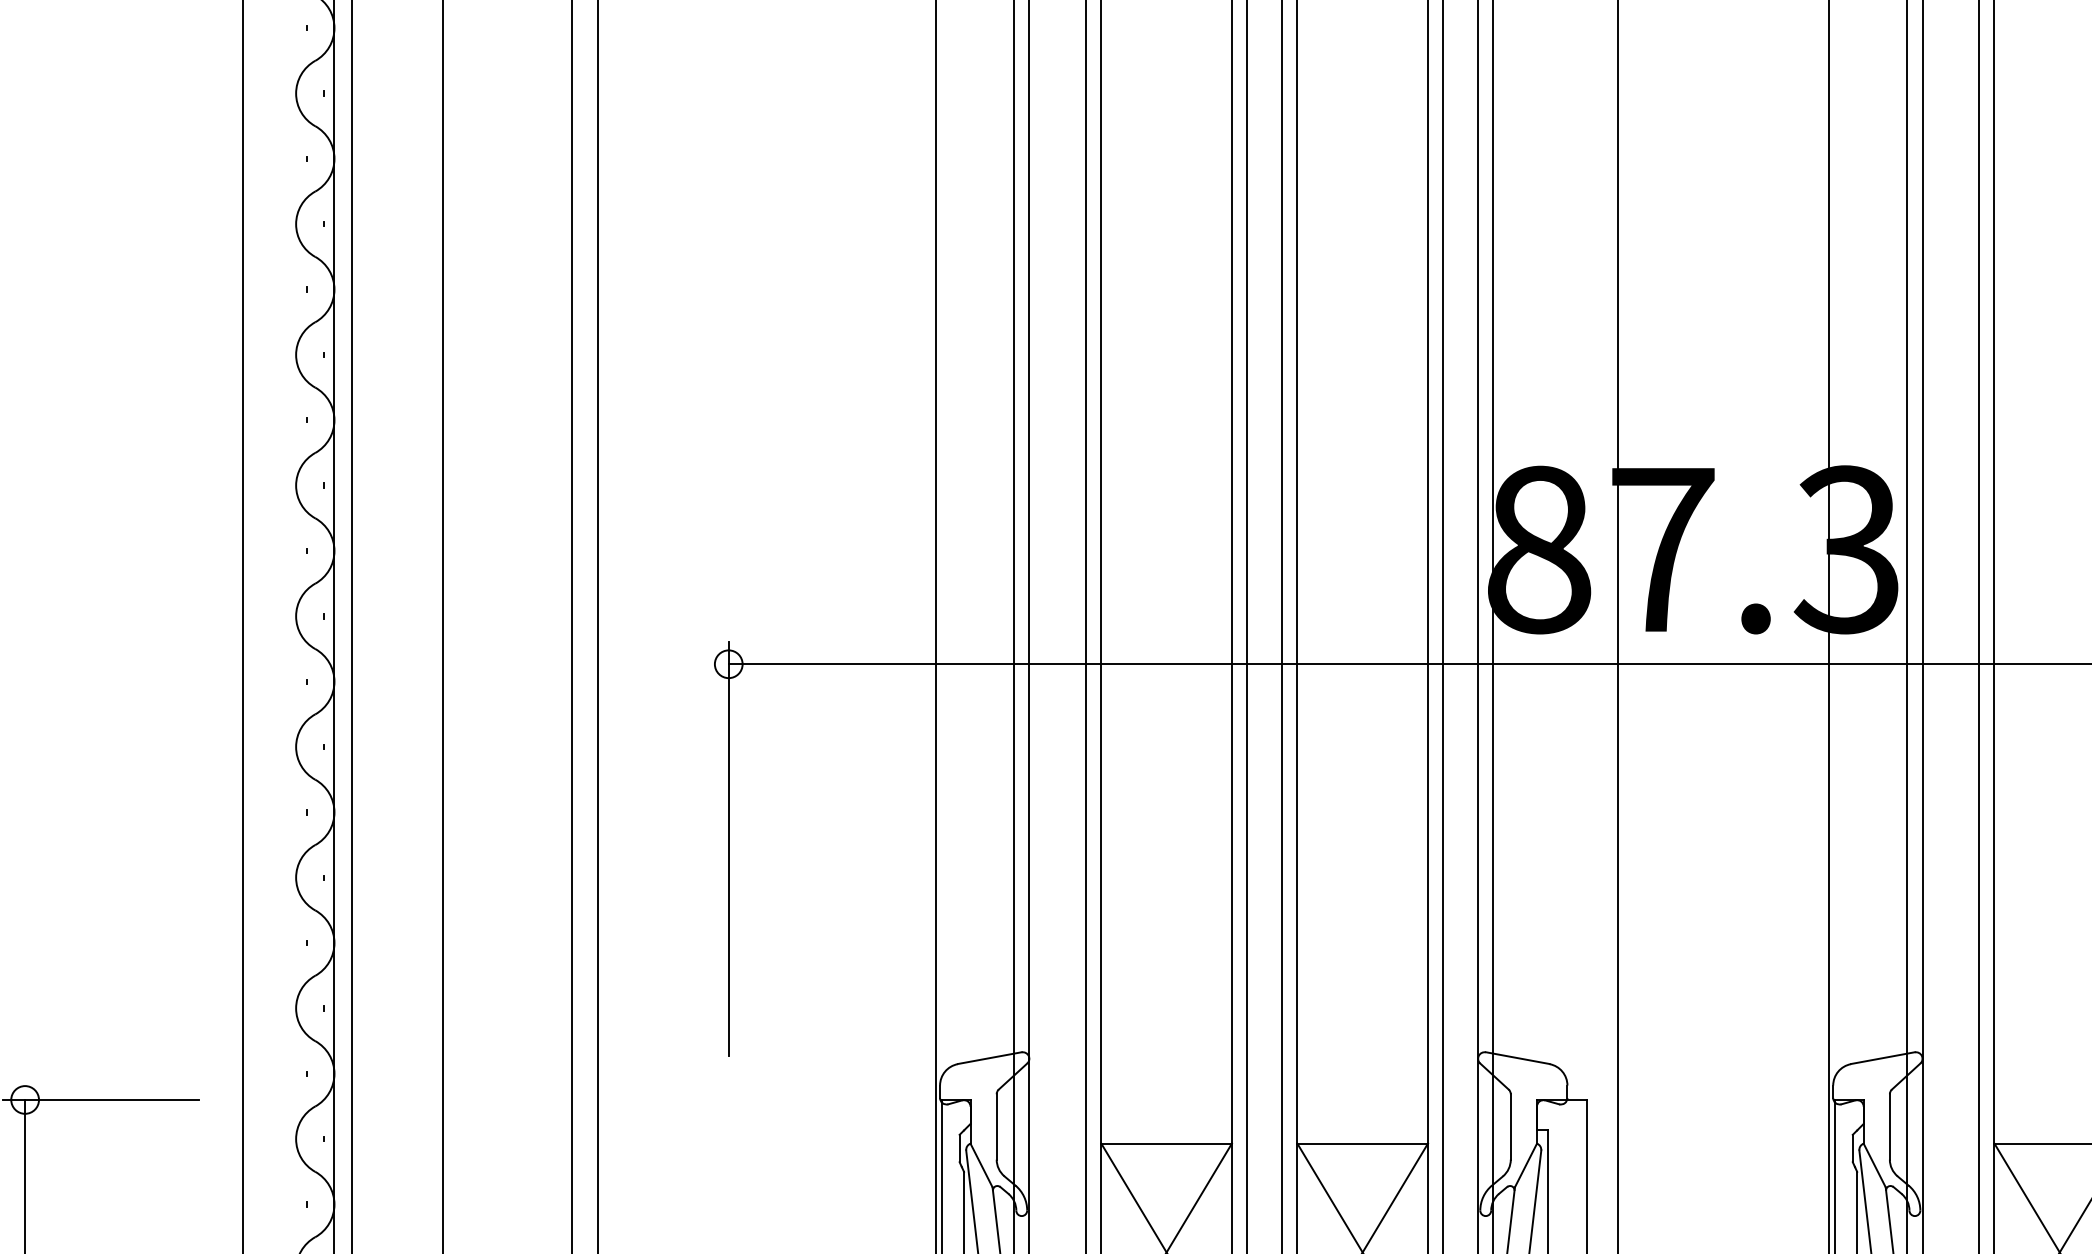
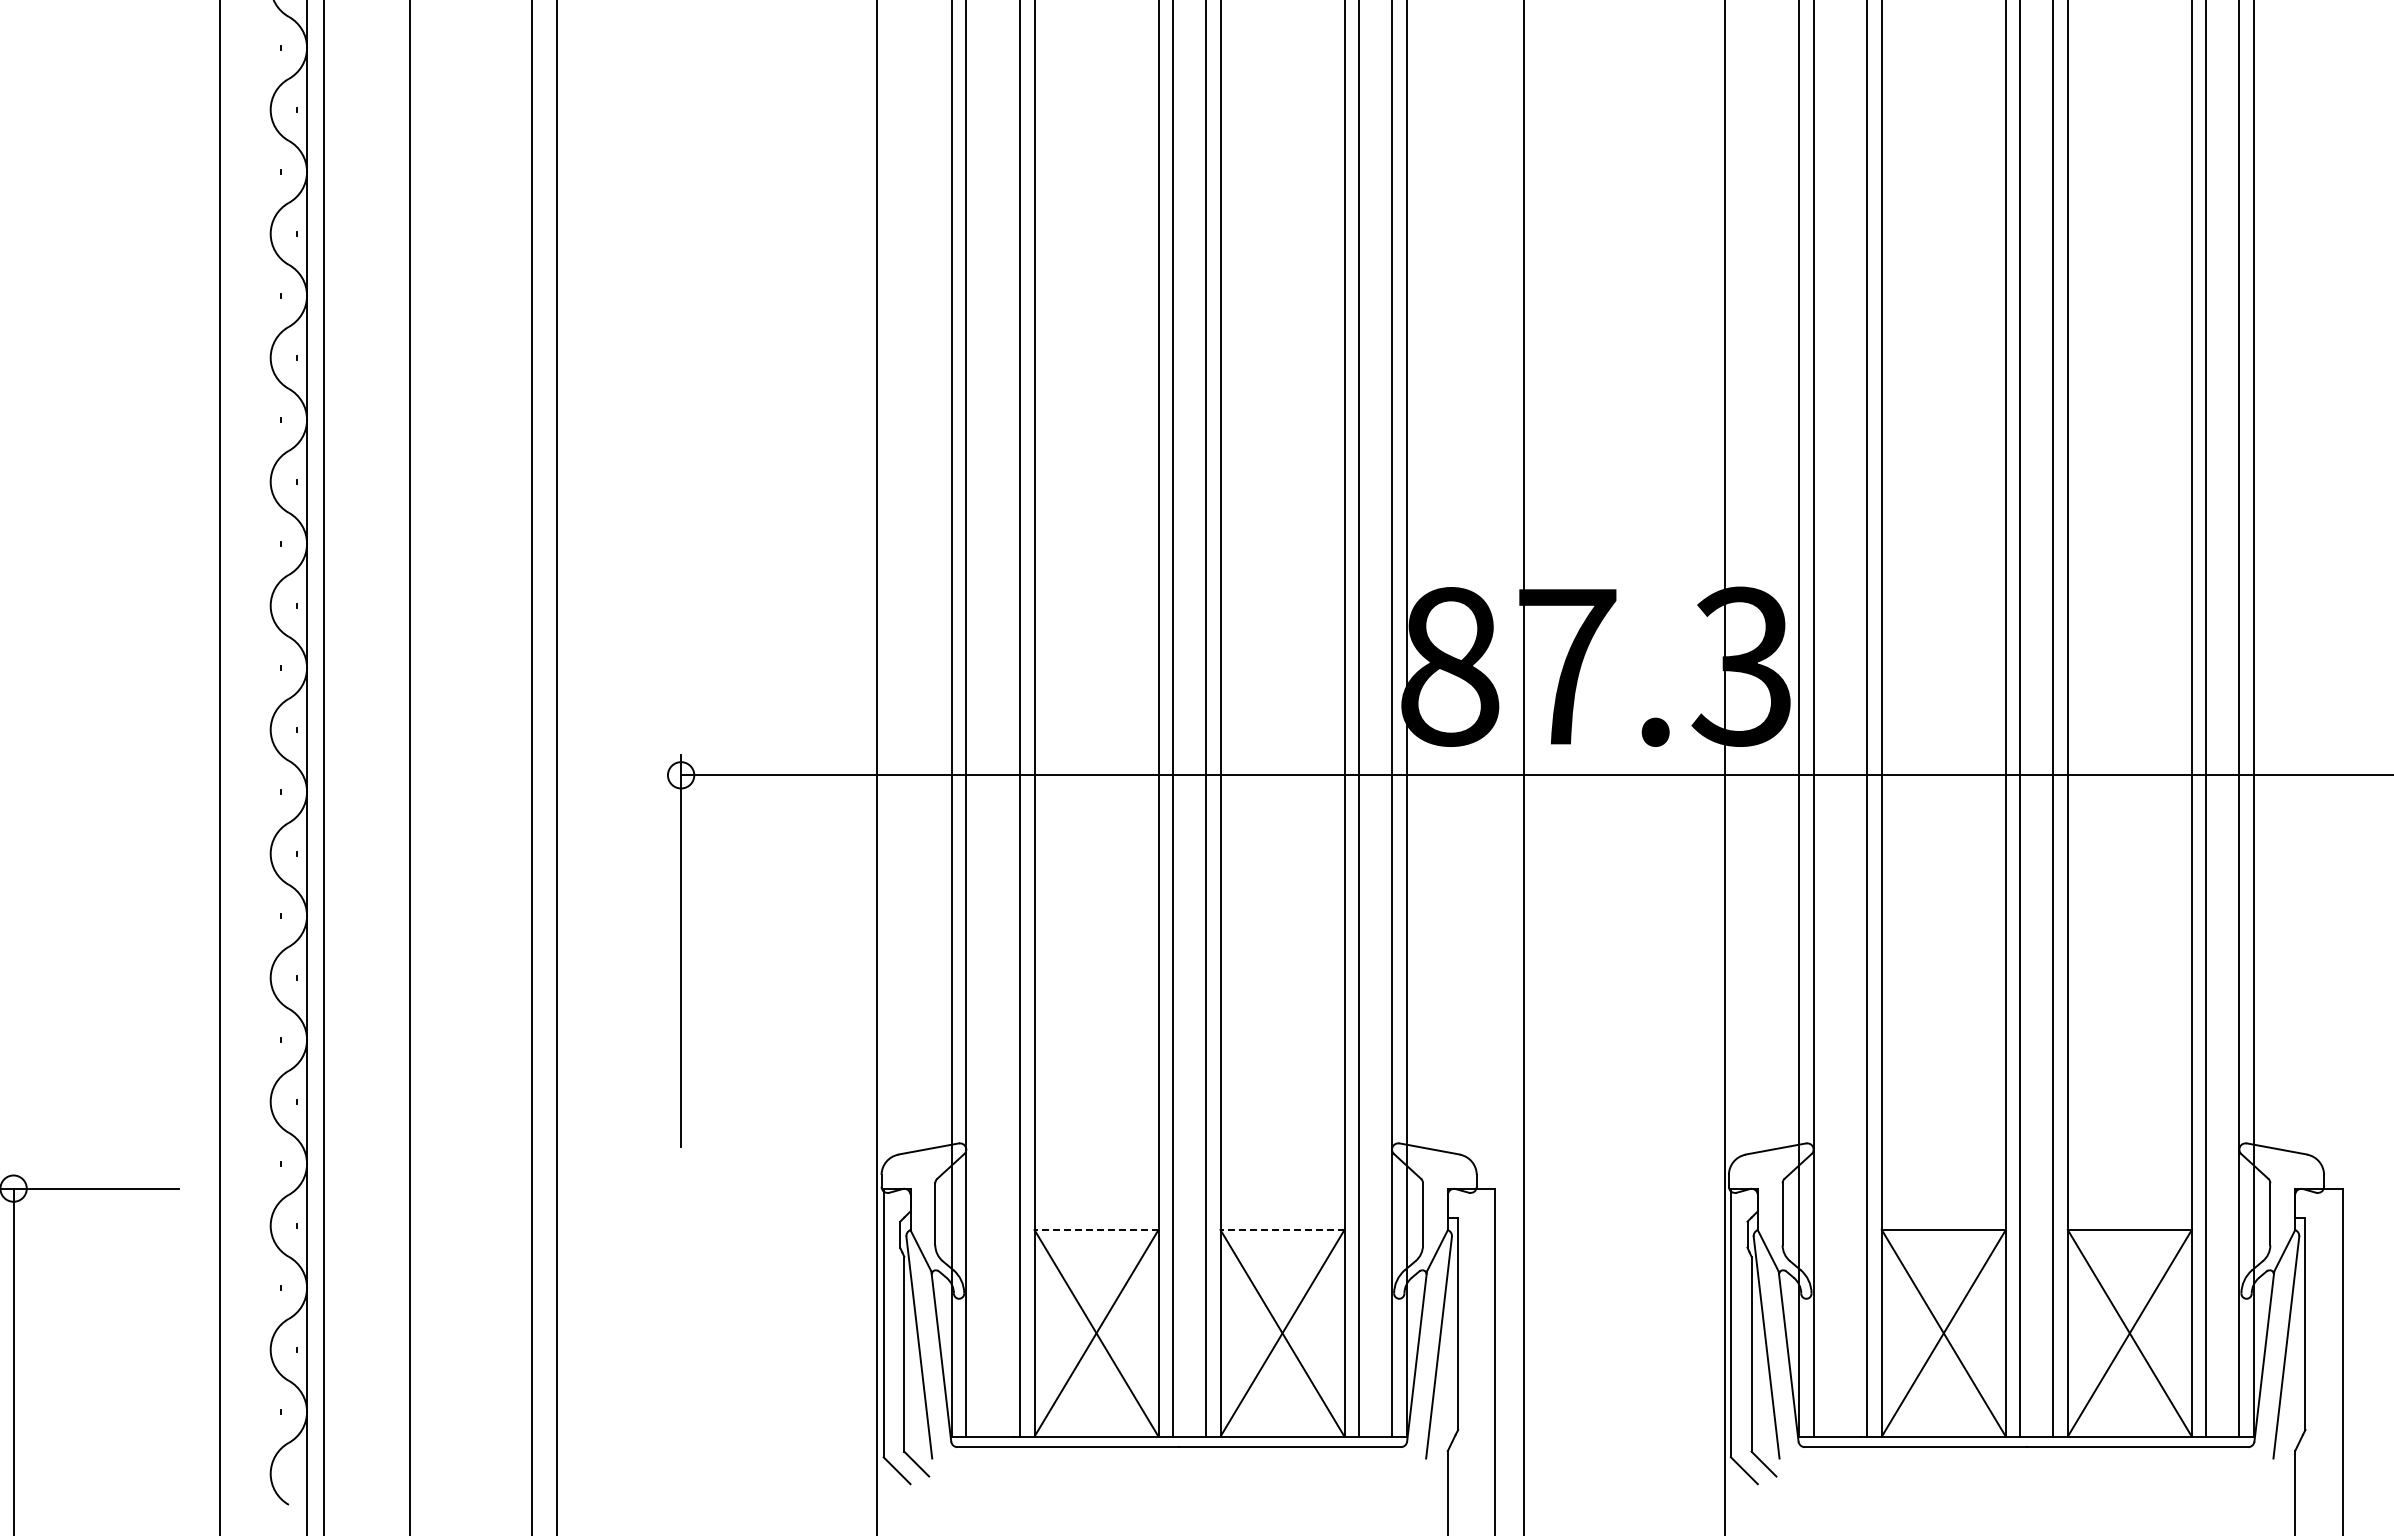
line: (1166, 1143) -> (1096, 1229), solid -> dashed
line: (1362, 1143) -> (1282, 1229), solid -> dashed

